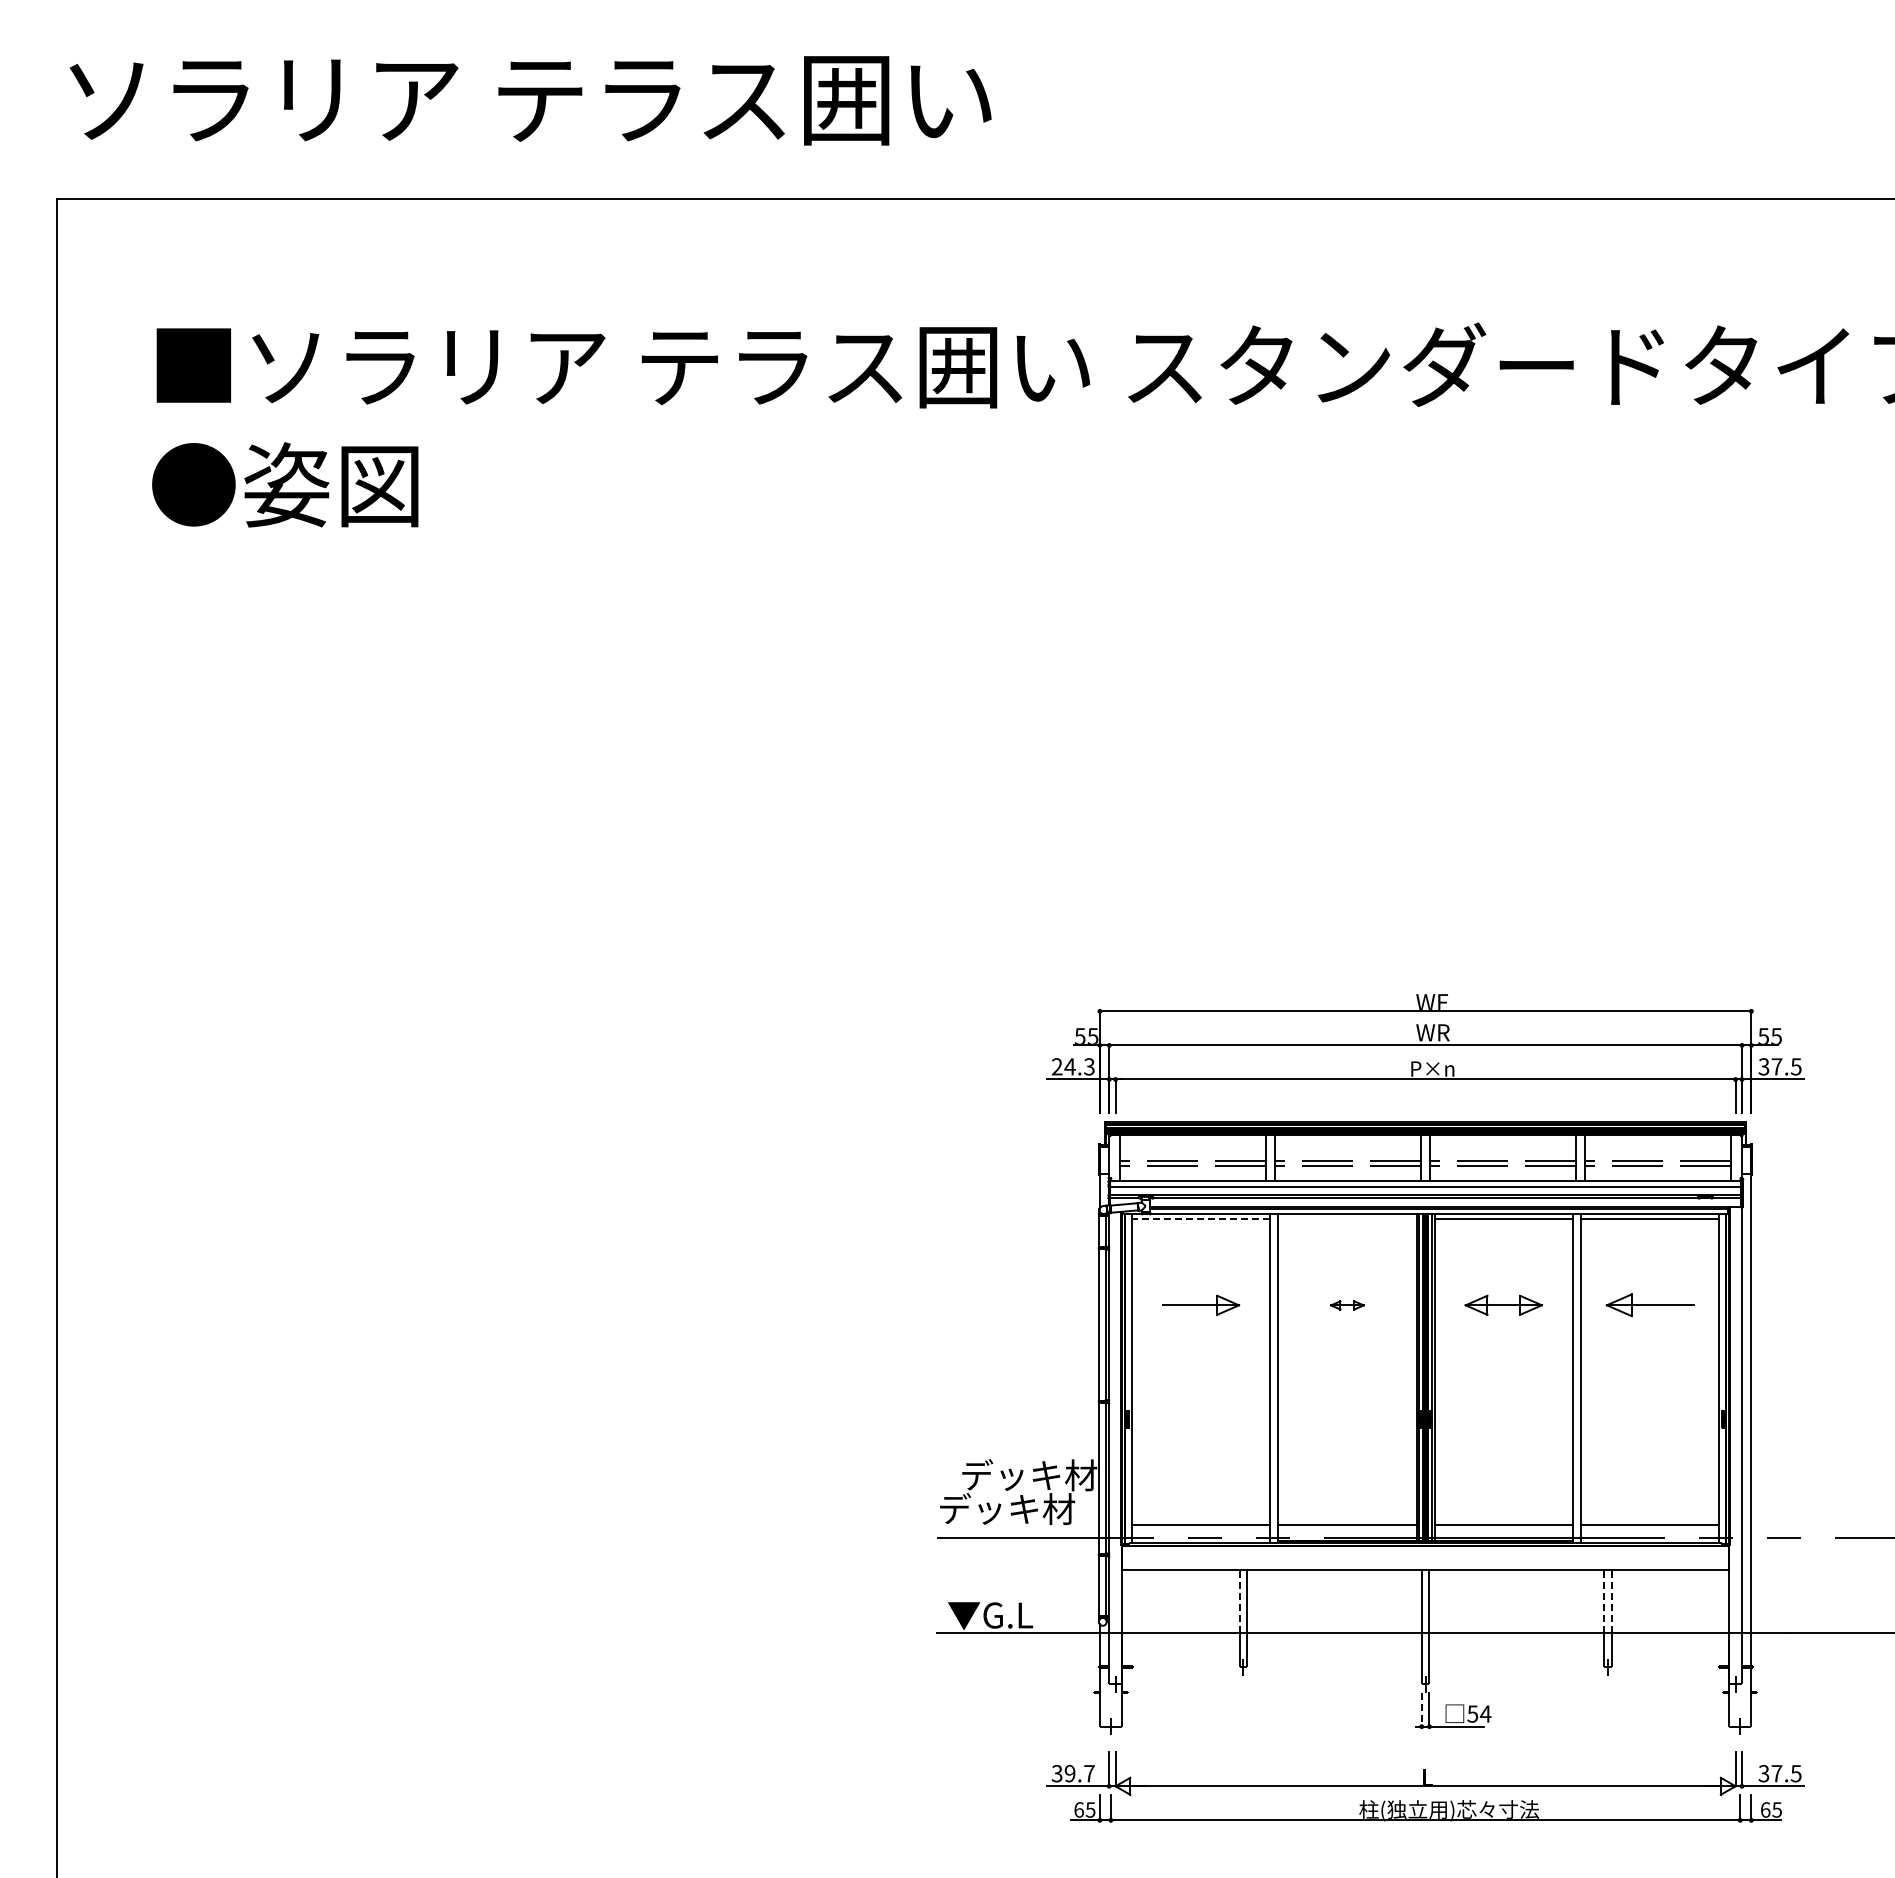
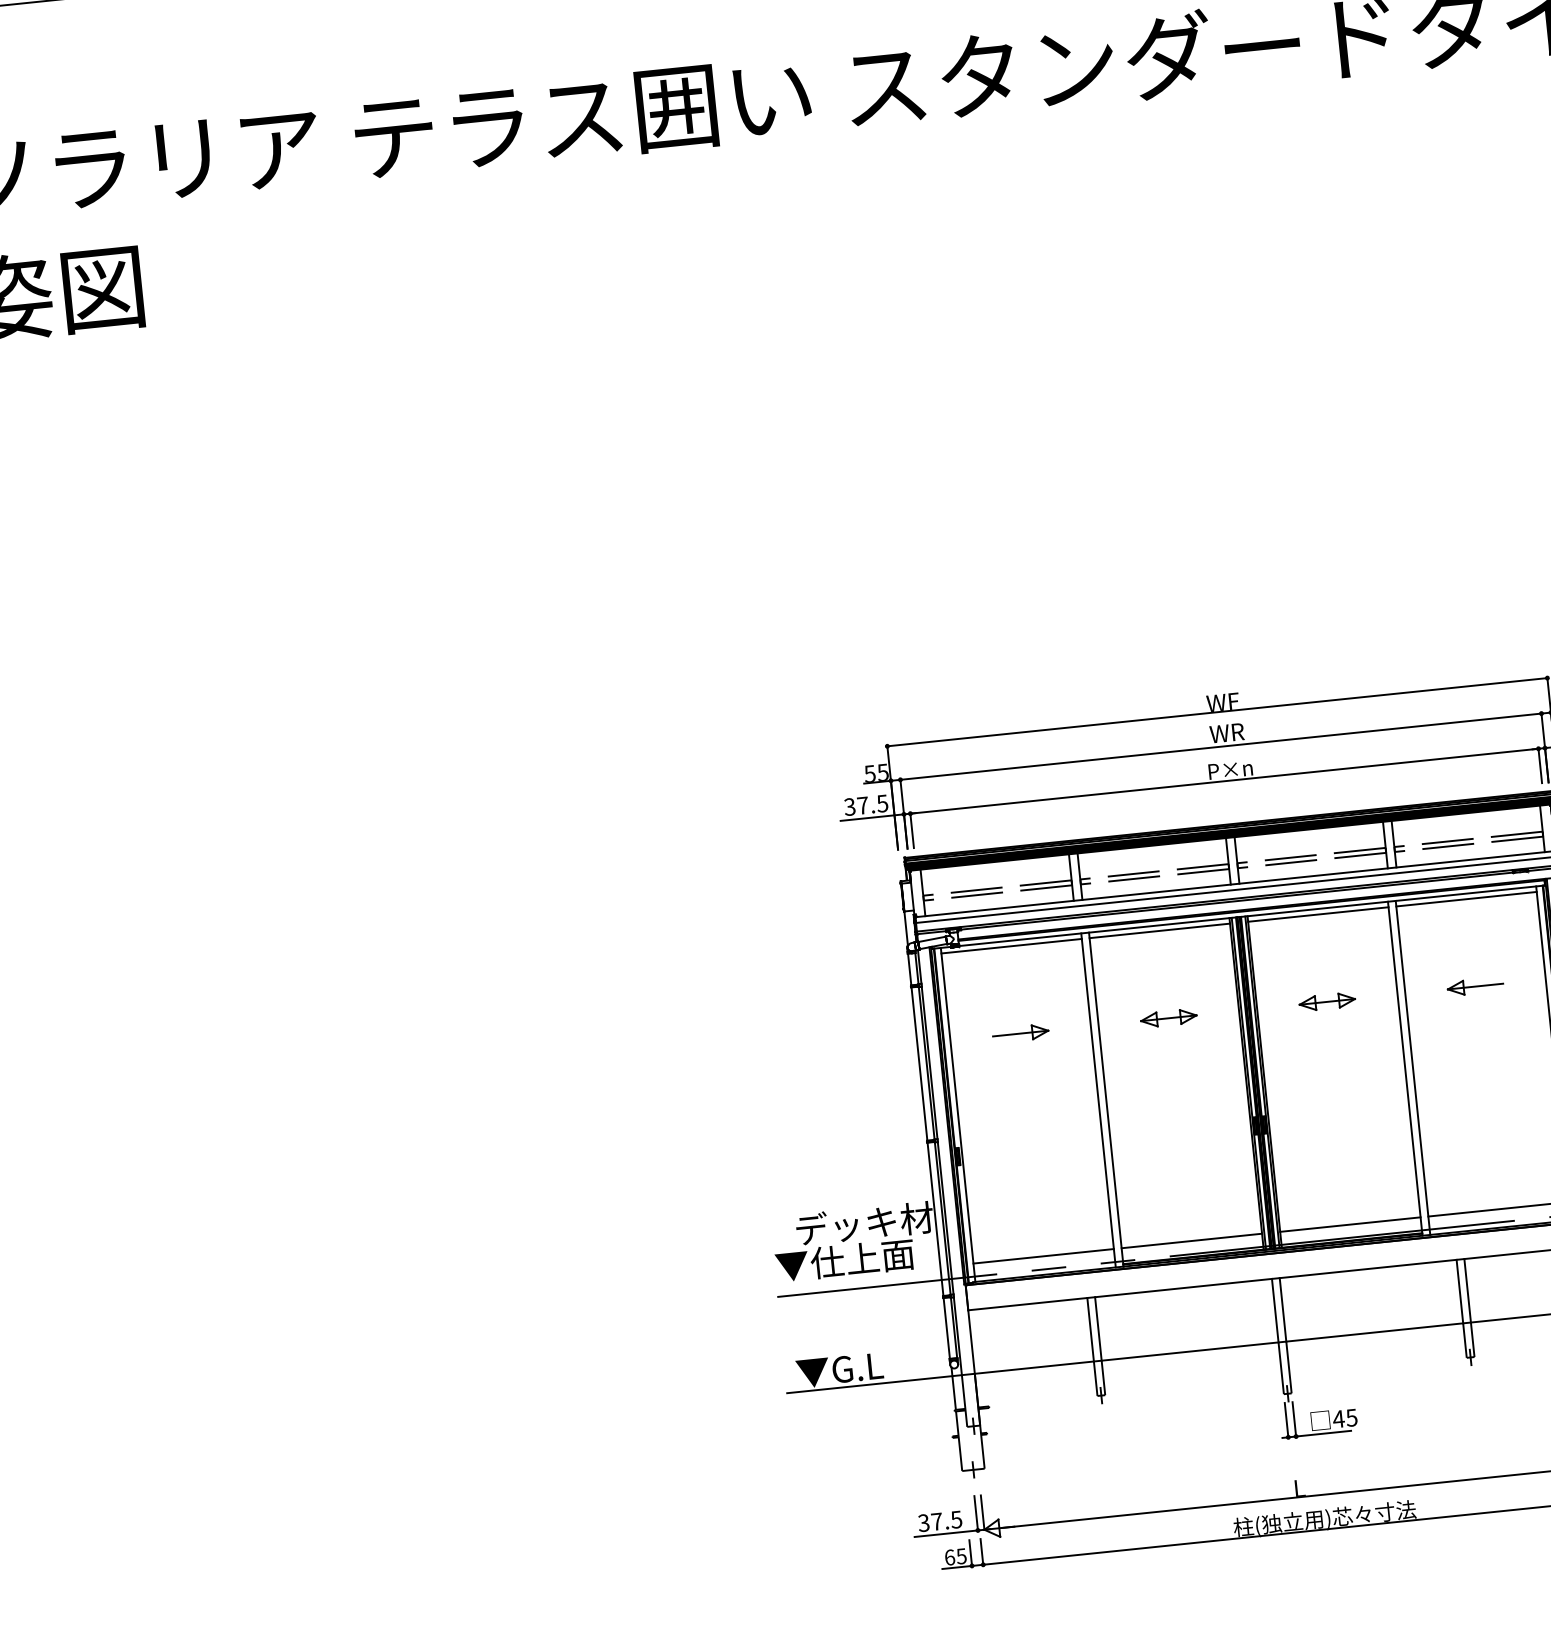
text: (1072, 1066) -> (865, 805), 24.3 -> 37.5
line: (1200, 1219) -> (1011, 946), dashed -> solid
line: (1347, 1219) -> (1160, 931), added
part: (1201, 1305) -> (1021, 1033), size x0.71
part: (1347, 1305) -> (1169, 1018), size x1.67
part: (1503, 1305) -> (1327, 1002), size x0.71
part: (1649, 1305) -> (1474, 986), size x0.62
text: (1006, 1508) -> (844, 1259), デッキ材 -> ▼仕上面
line: (1239, 1601) -> (1090, 1329), dashed -> solid
line: (1604, 1601) -> (1460, 1291), dashed -> solid
line: (1611, 1601) -> (1467, 1290), dashed -> solid
line: (1421, 1710) -> (1286, 1420), dashed -> solid
text: (1479, 1713) -> (1345, 1417), 54 -> 45
text: (1079, 1773) -> (946, 1520), 39.7 -> 37.5

